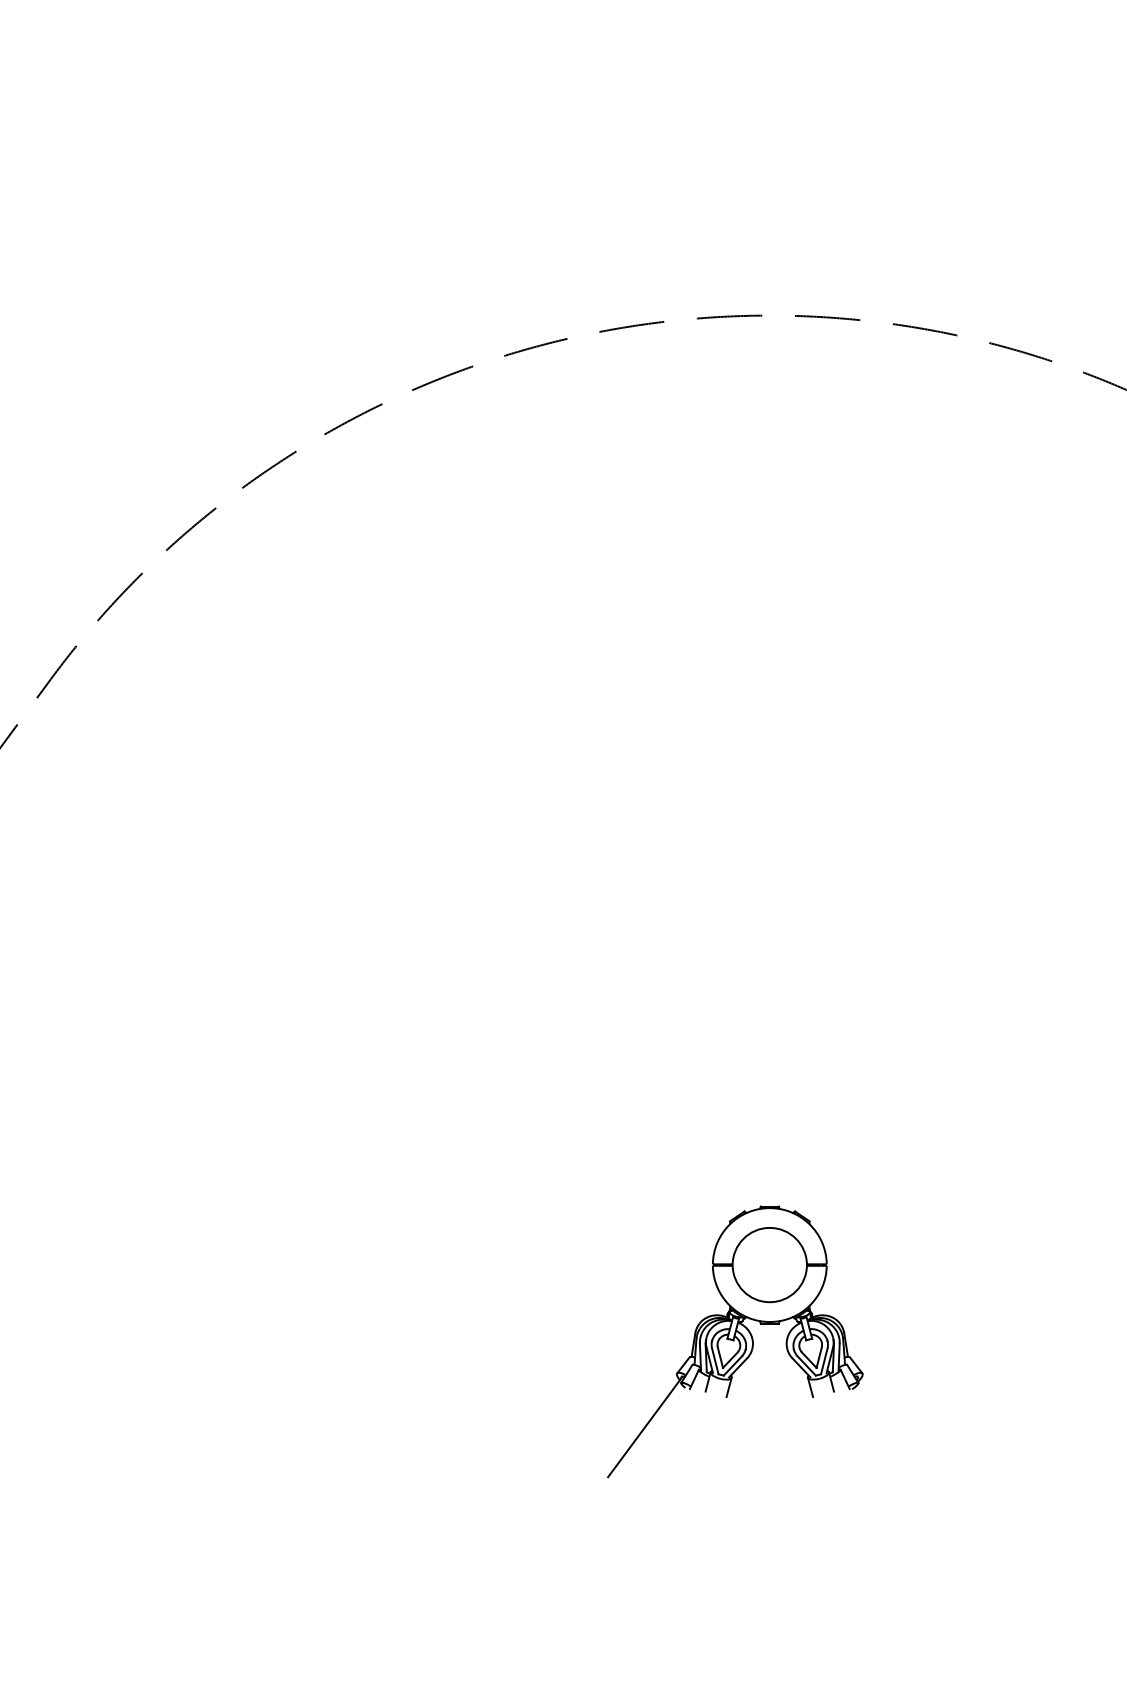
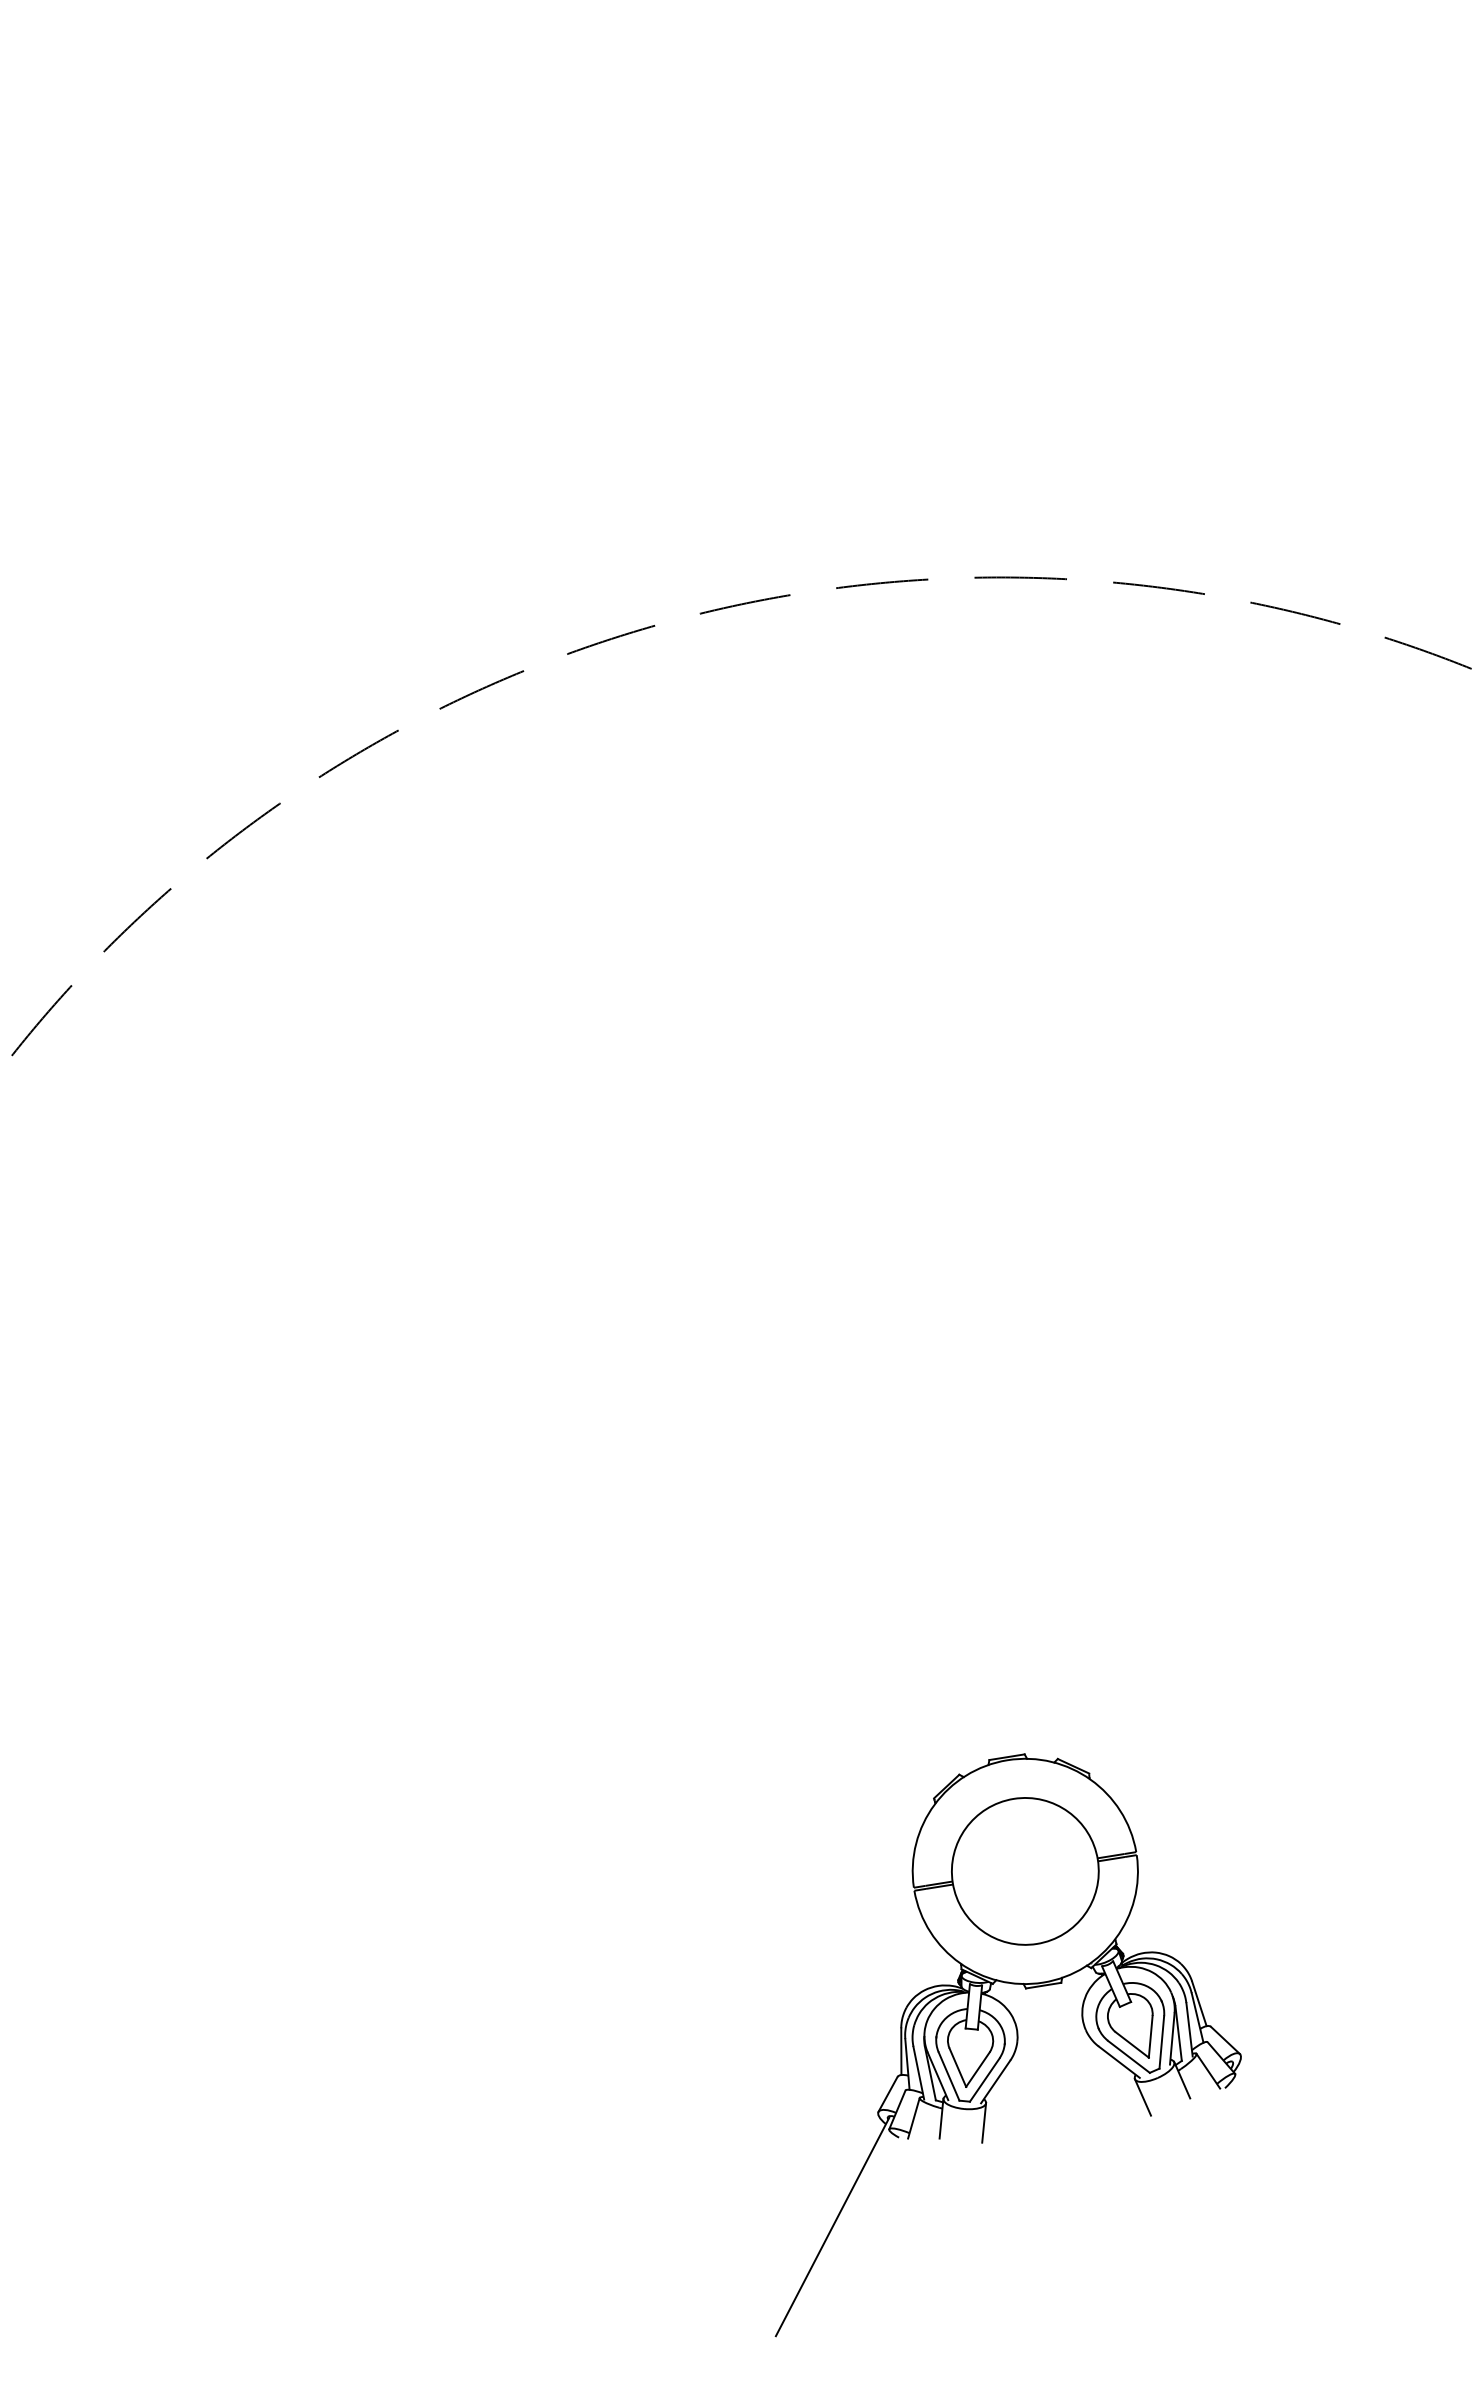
part: (735, 1341) -> (982, 2031), size x1.4

